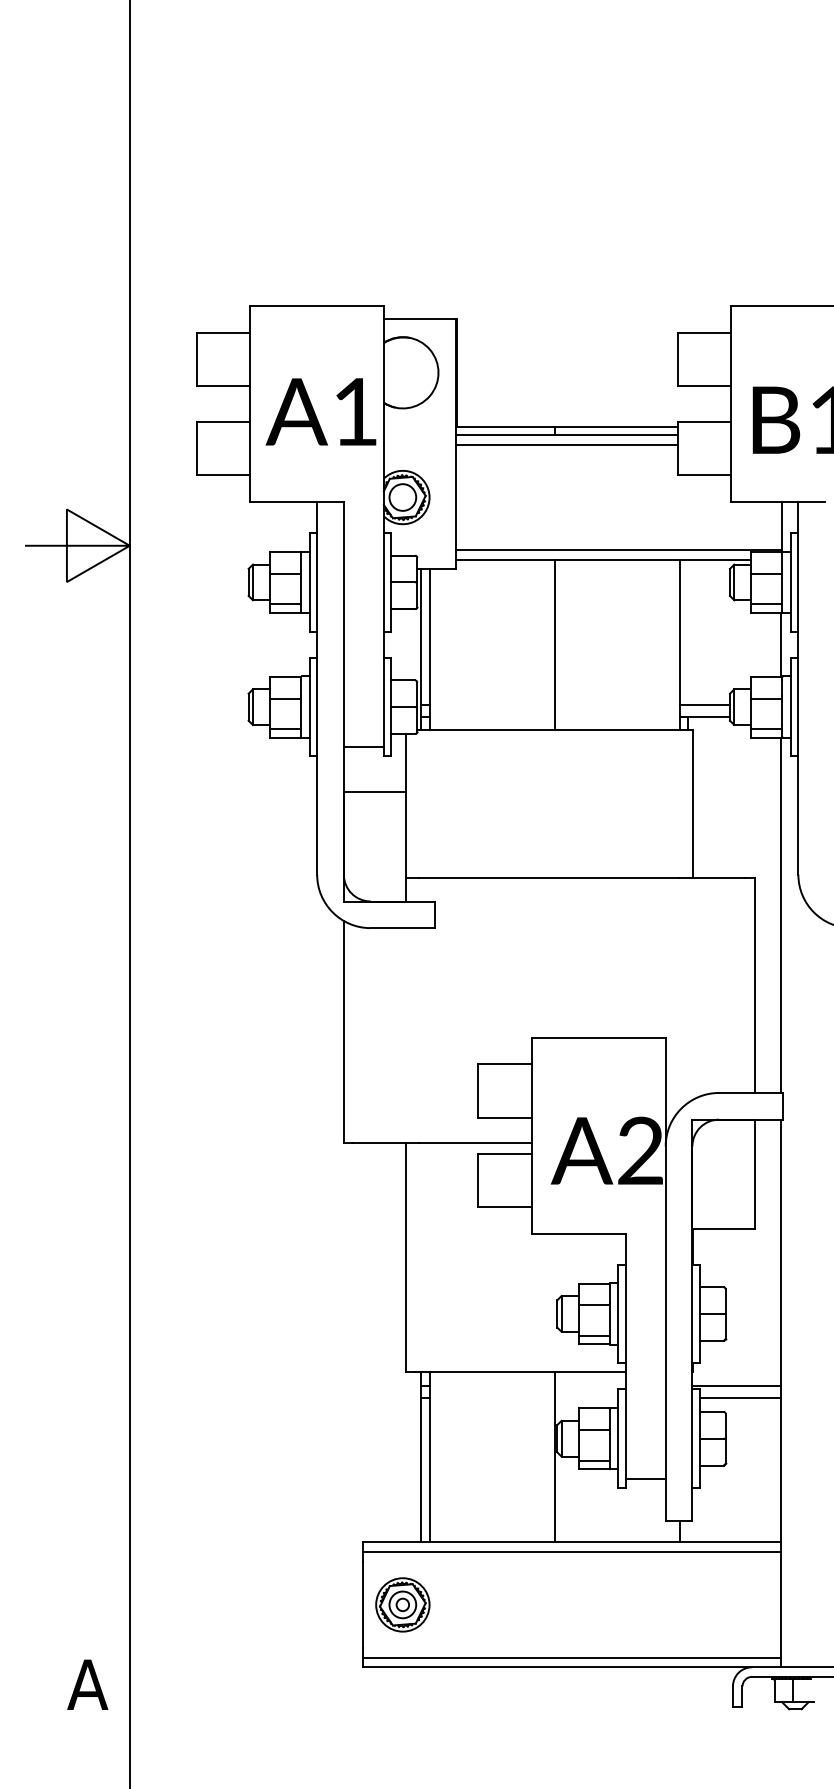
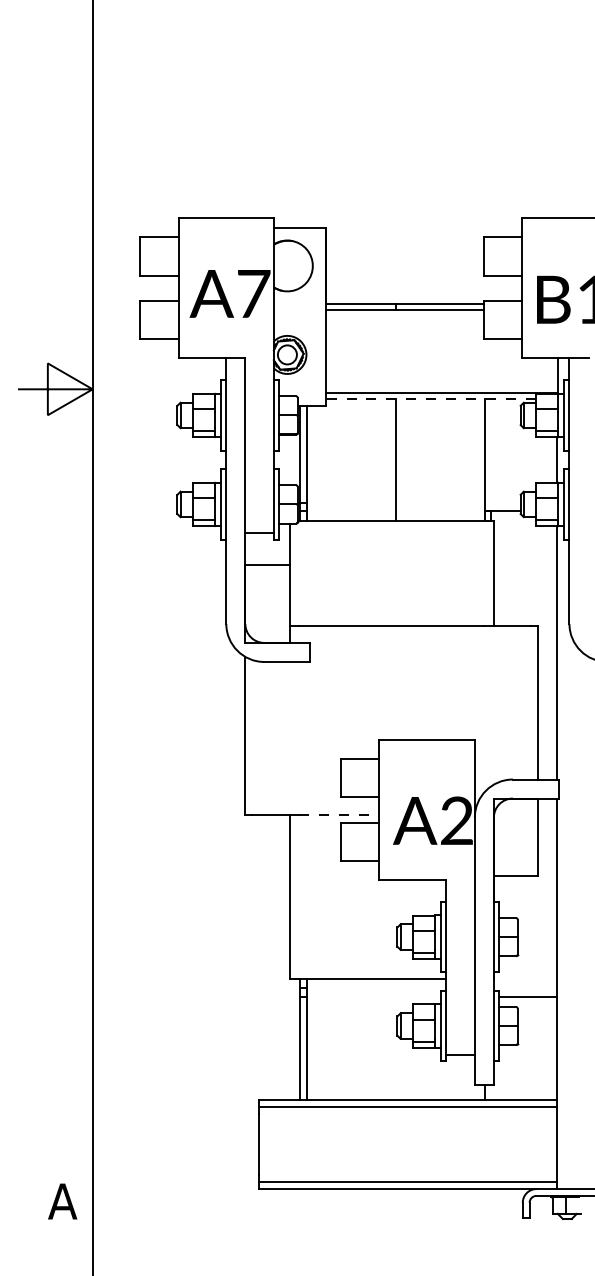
text: (356, 411) -> (254, 293), A1 -> A7
line: (567, 444) -> (404, 317), removed
line: (603, 560) -> (430, 399), solid -> dashed
line: (704, 704) -> (502, 502), removed
line: (475, 1143) -> (339, 815), solid -> dashed
line: (736, 1385) -> (525, 988), removed
line: (554, 1457) -> (395, 1039), removed
part: (402, 1604) -> (287, 1144), removed

